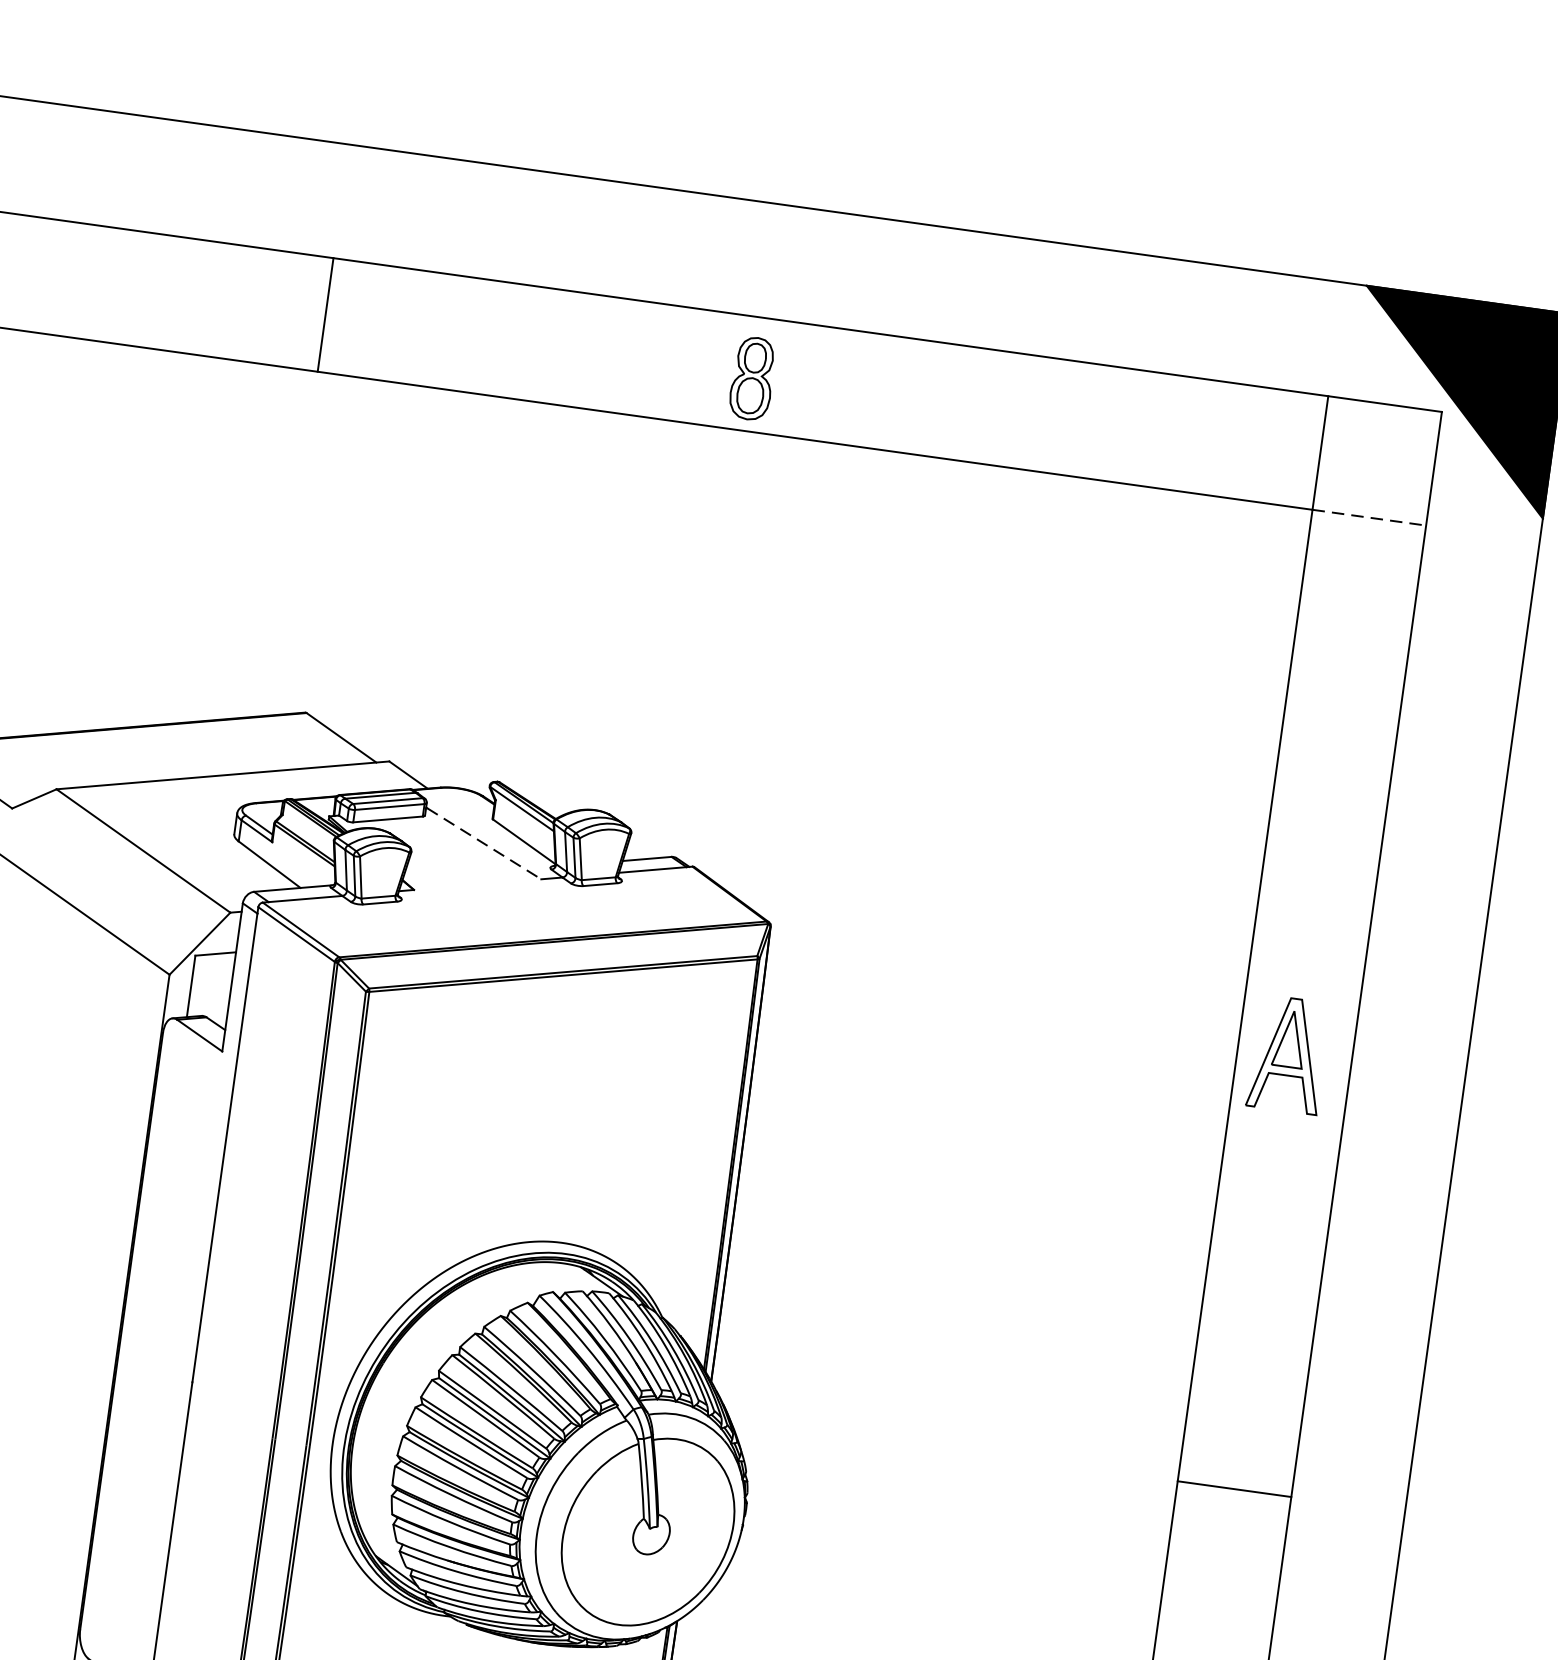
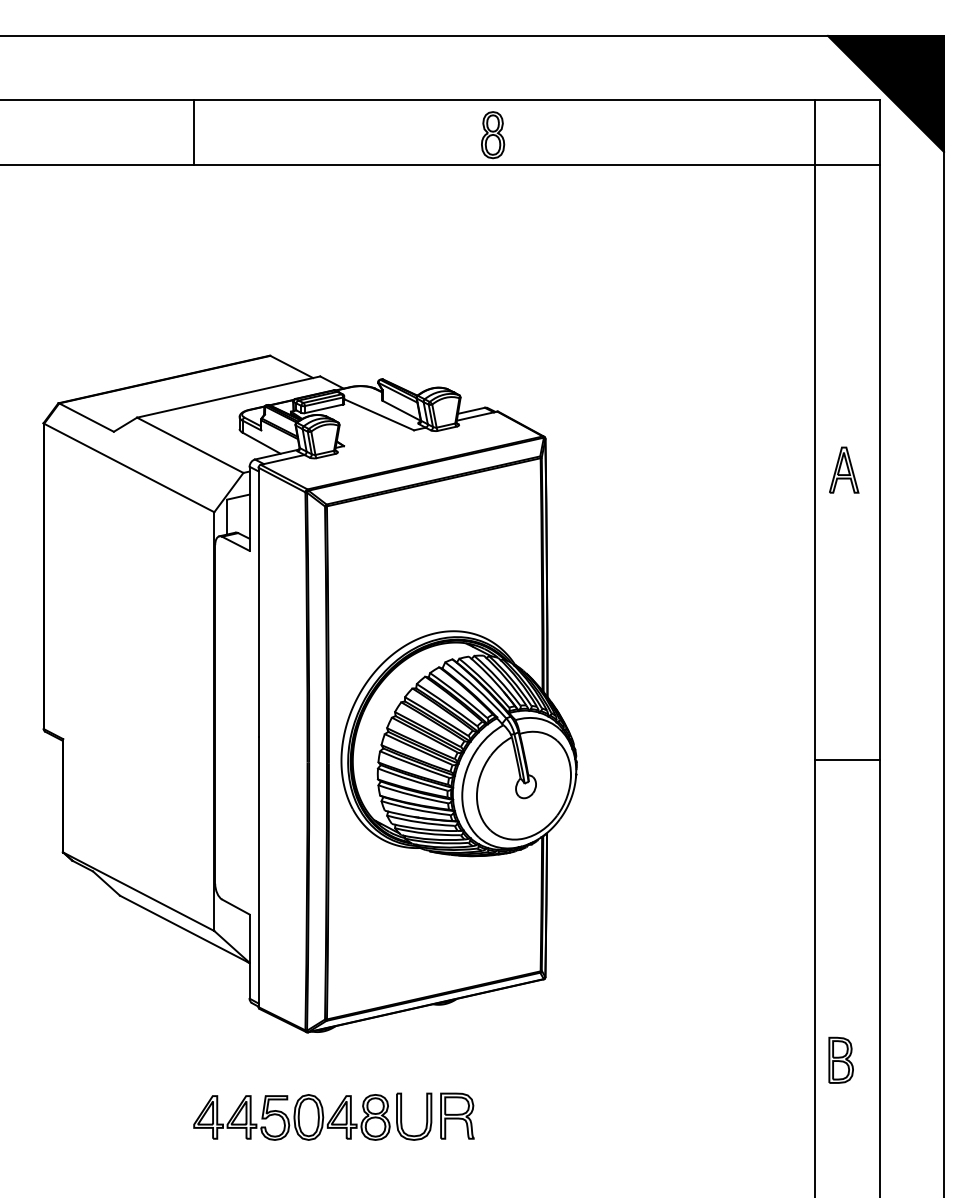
line: (326, 314) -> (194, 132), moved
line: (1369, 516) -> (847, 164), dashed -> solid
line: (484, 842) -> (379, 414), dashed -> solid
part: (1289, 1053) -> (844, 469), size x0.71
line: (1234, 1489) -> (847, 760), moved

